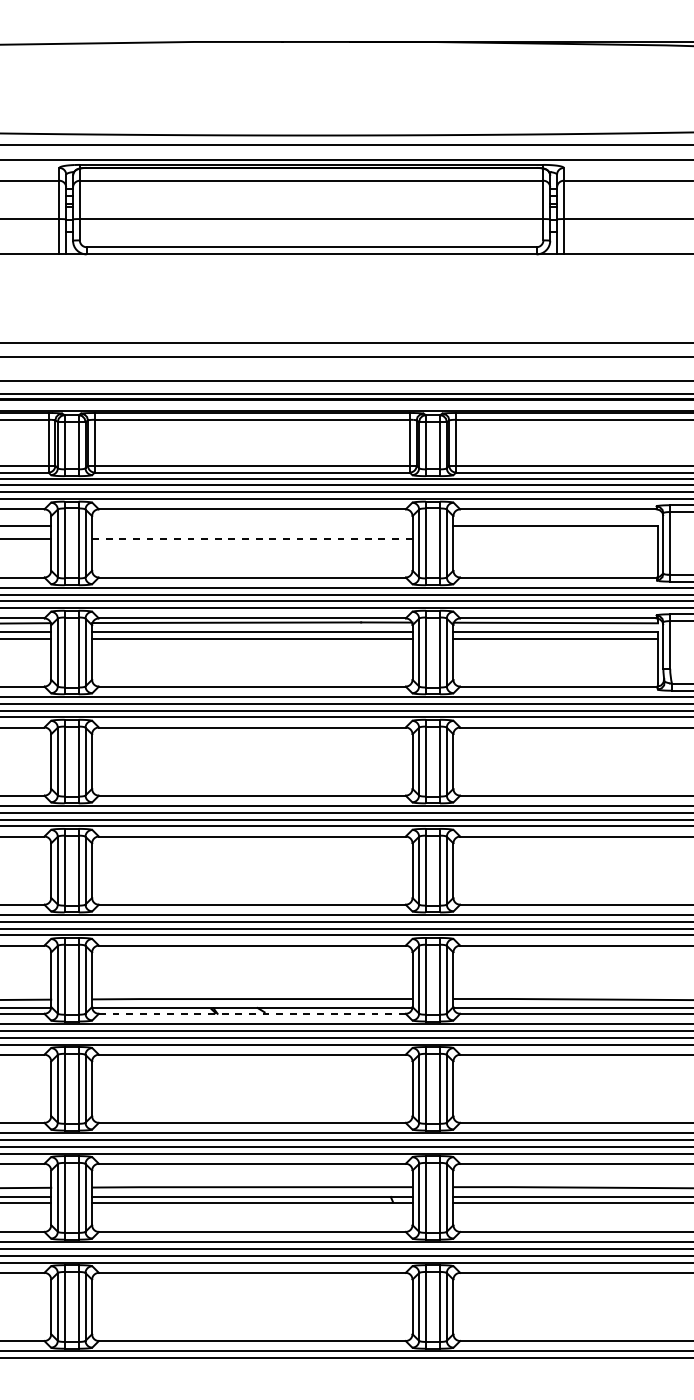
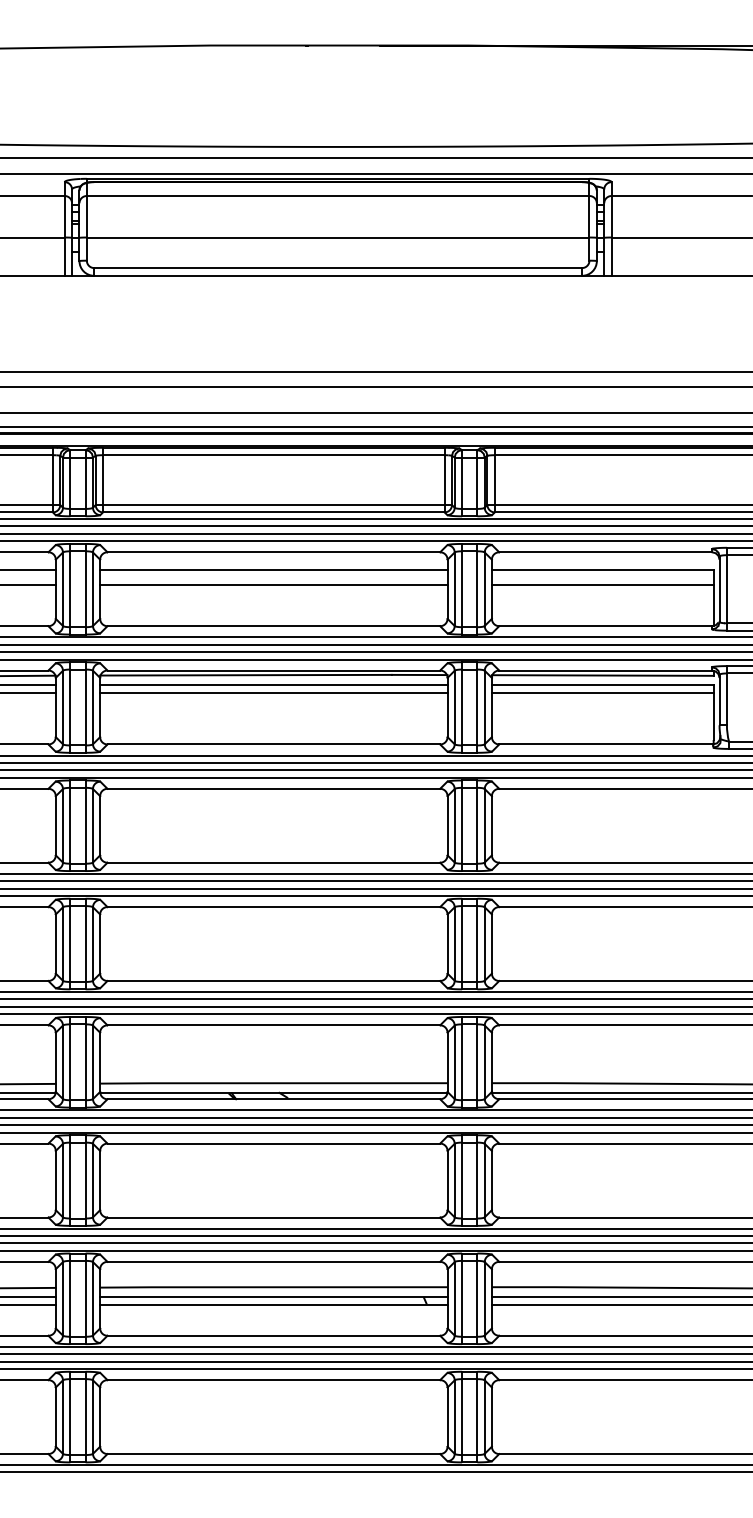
line: (252, 526) -> (273, 570), added
line: (252, 539) -> (273, 584), dashed -> solid
line: (555, 539) -> (602, 584), added
line: (252, 1014) -> (273, 1099), dashed -> solid

